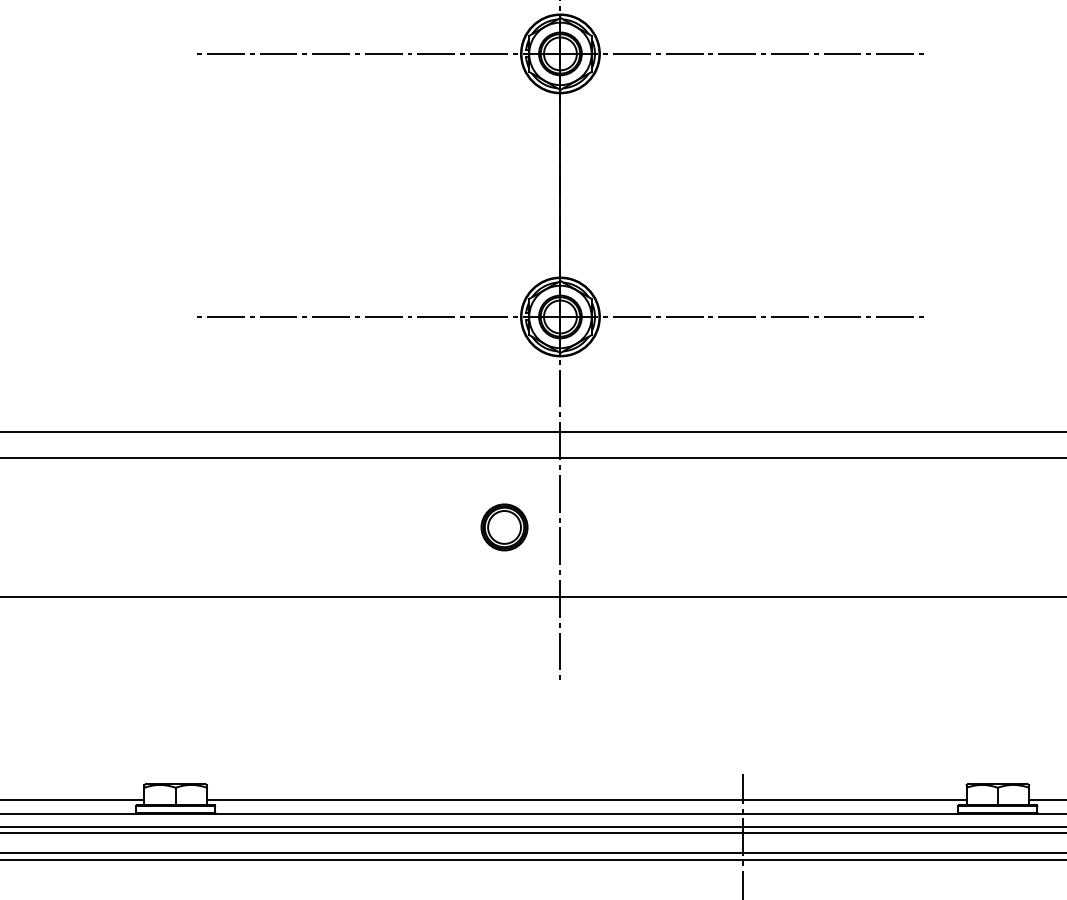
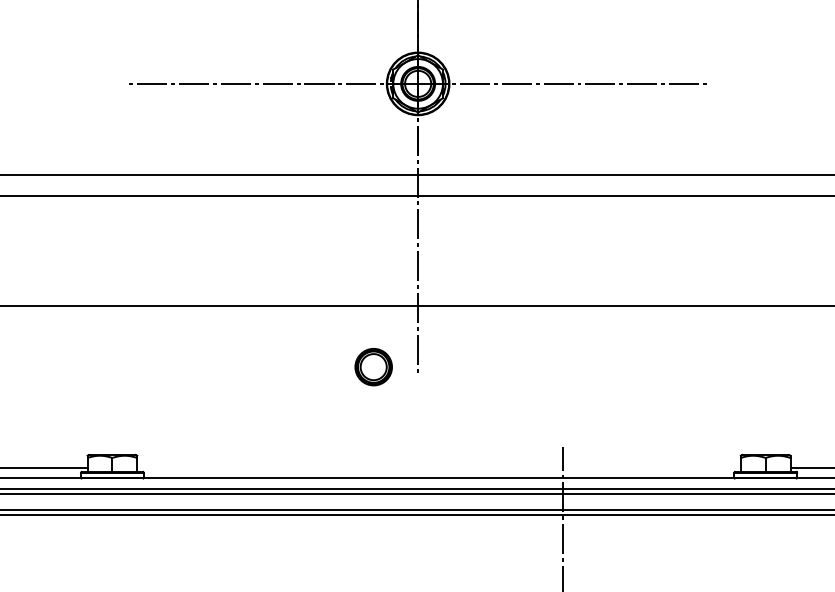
part: (504, 527) -> (373, 367), moved
line: (586, 800) -> (438, 468), removed

